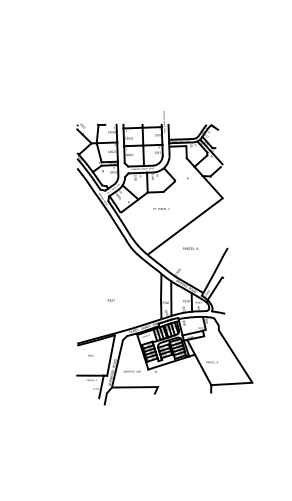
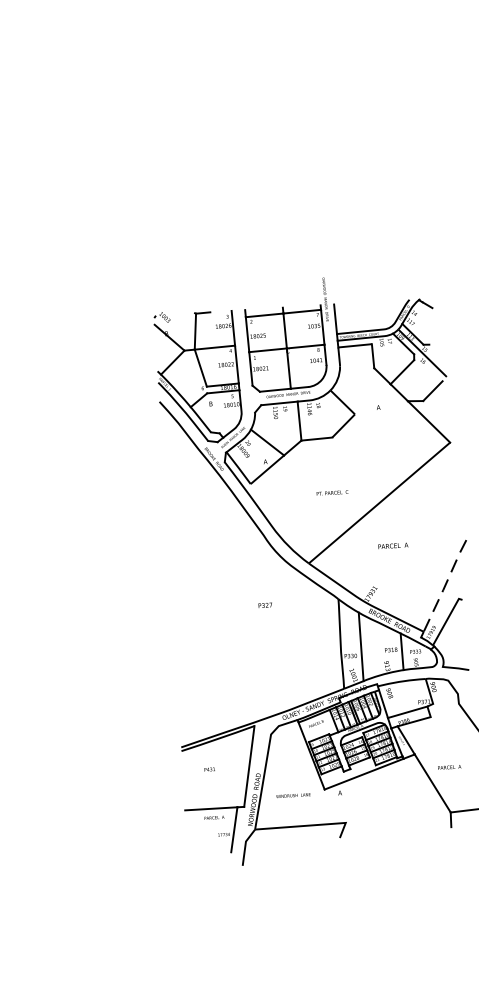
text: (161, 208) -> (331, 492), moved
line: (215, 270) -> (444, 585), solid -> dashed
text: (110, 300) -> (263, 605), moved

